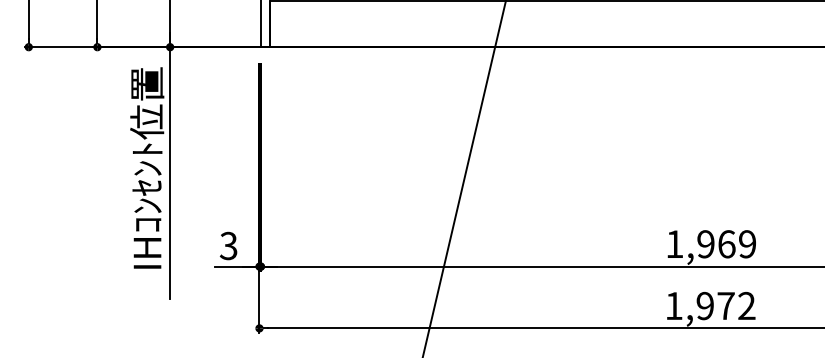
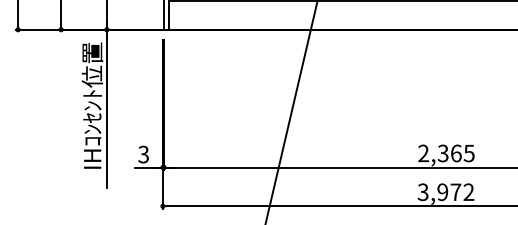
text: (711, 244) -> (446, 153), 1,969 -> 2,365
text: (672, 306) -> (422, 192), 1,972 -> 3,972

